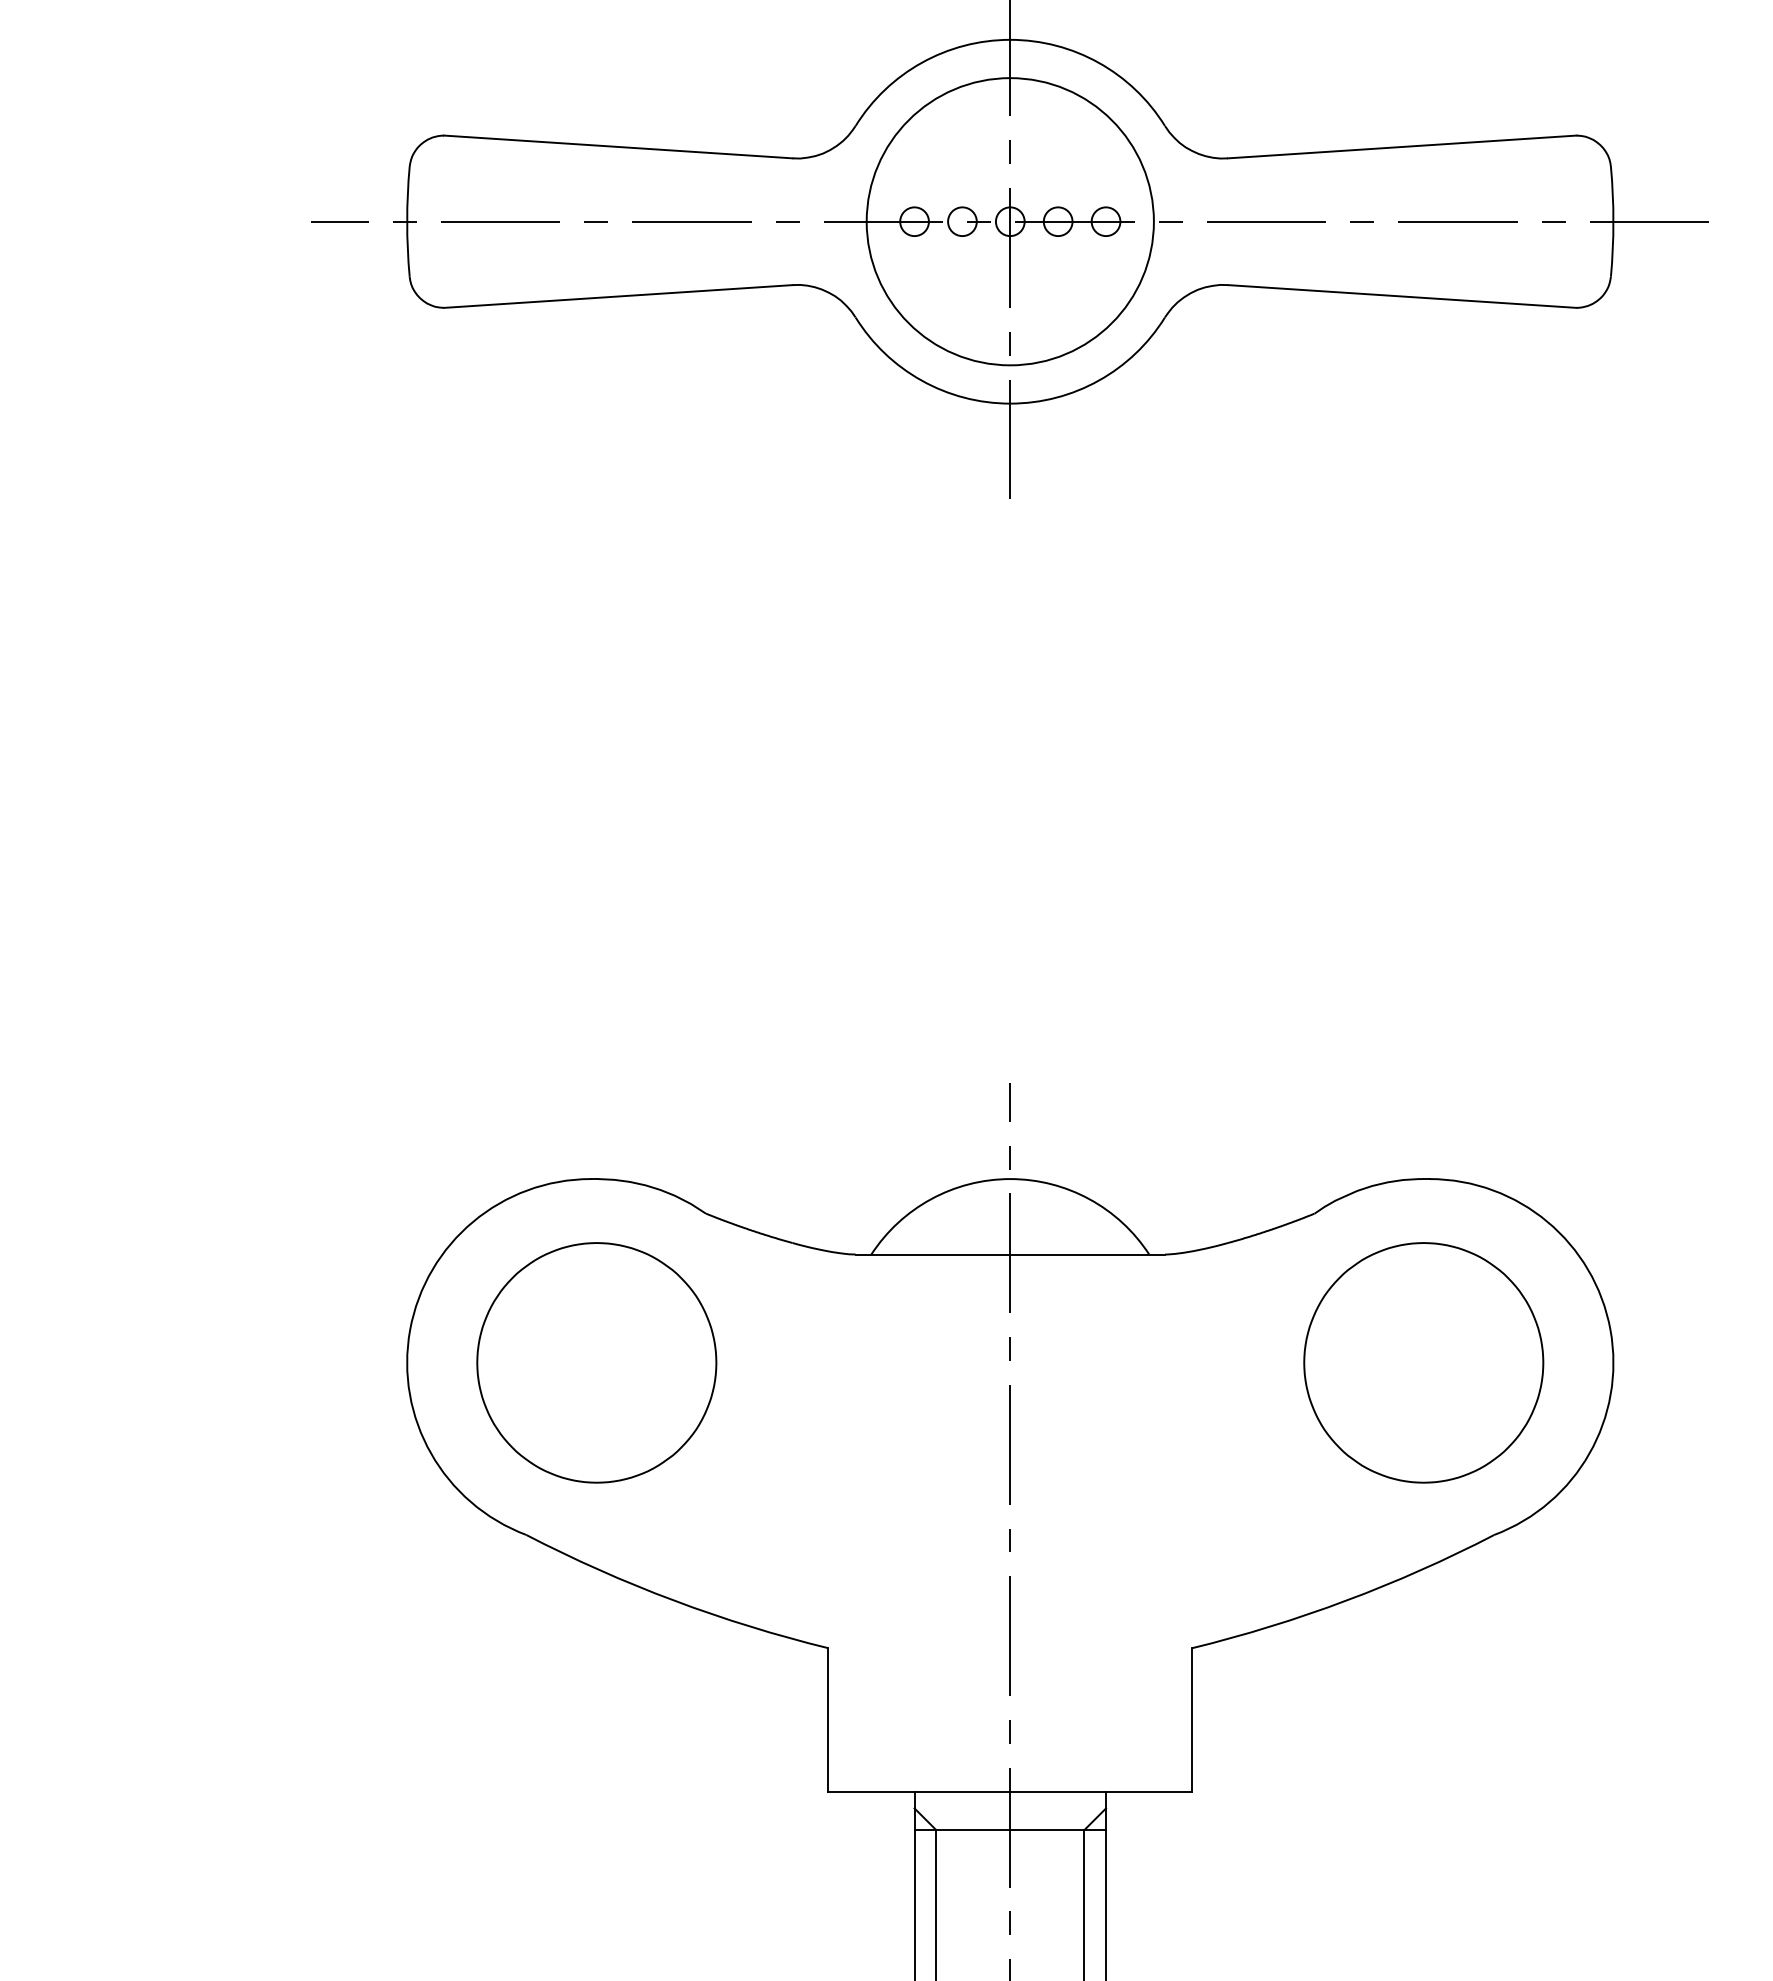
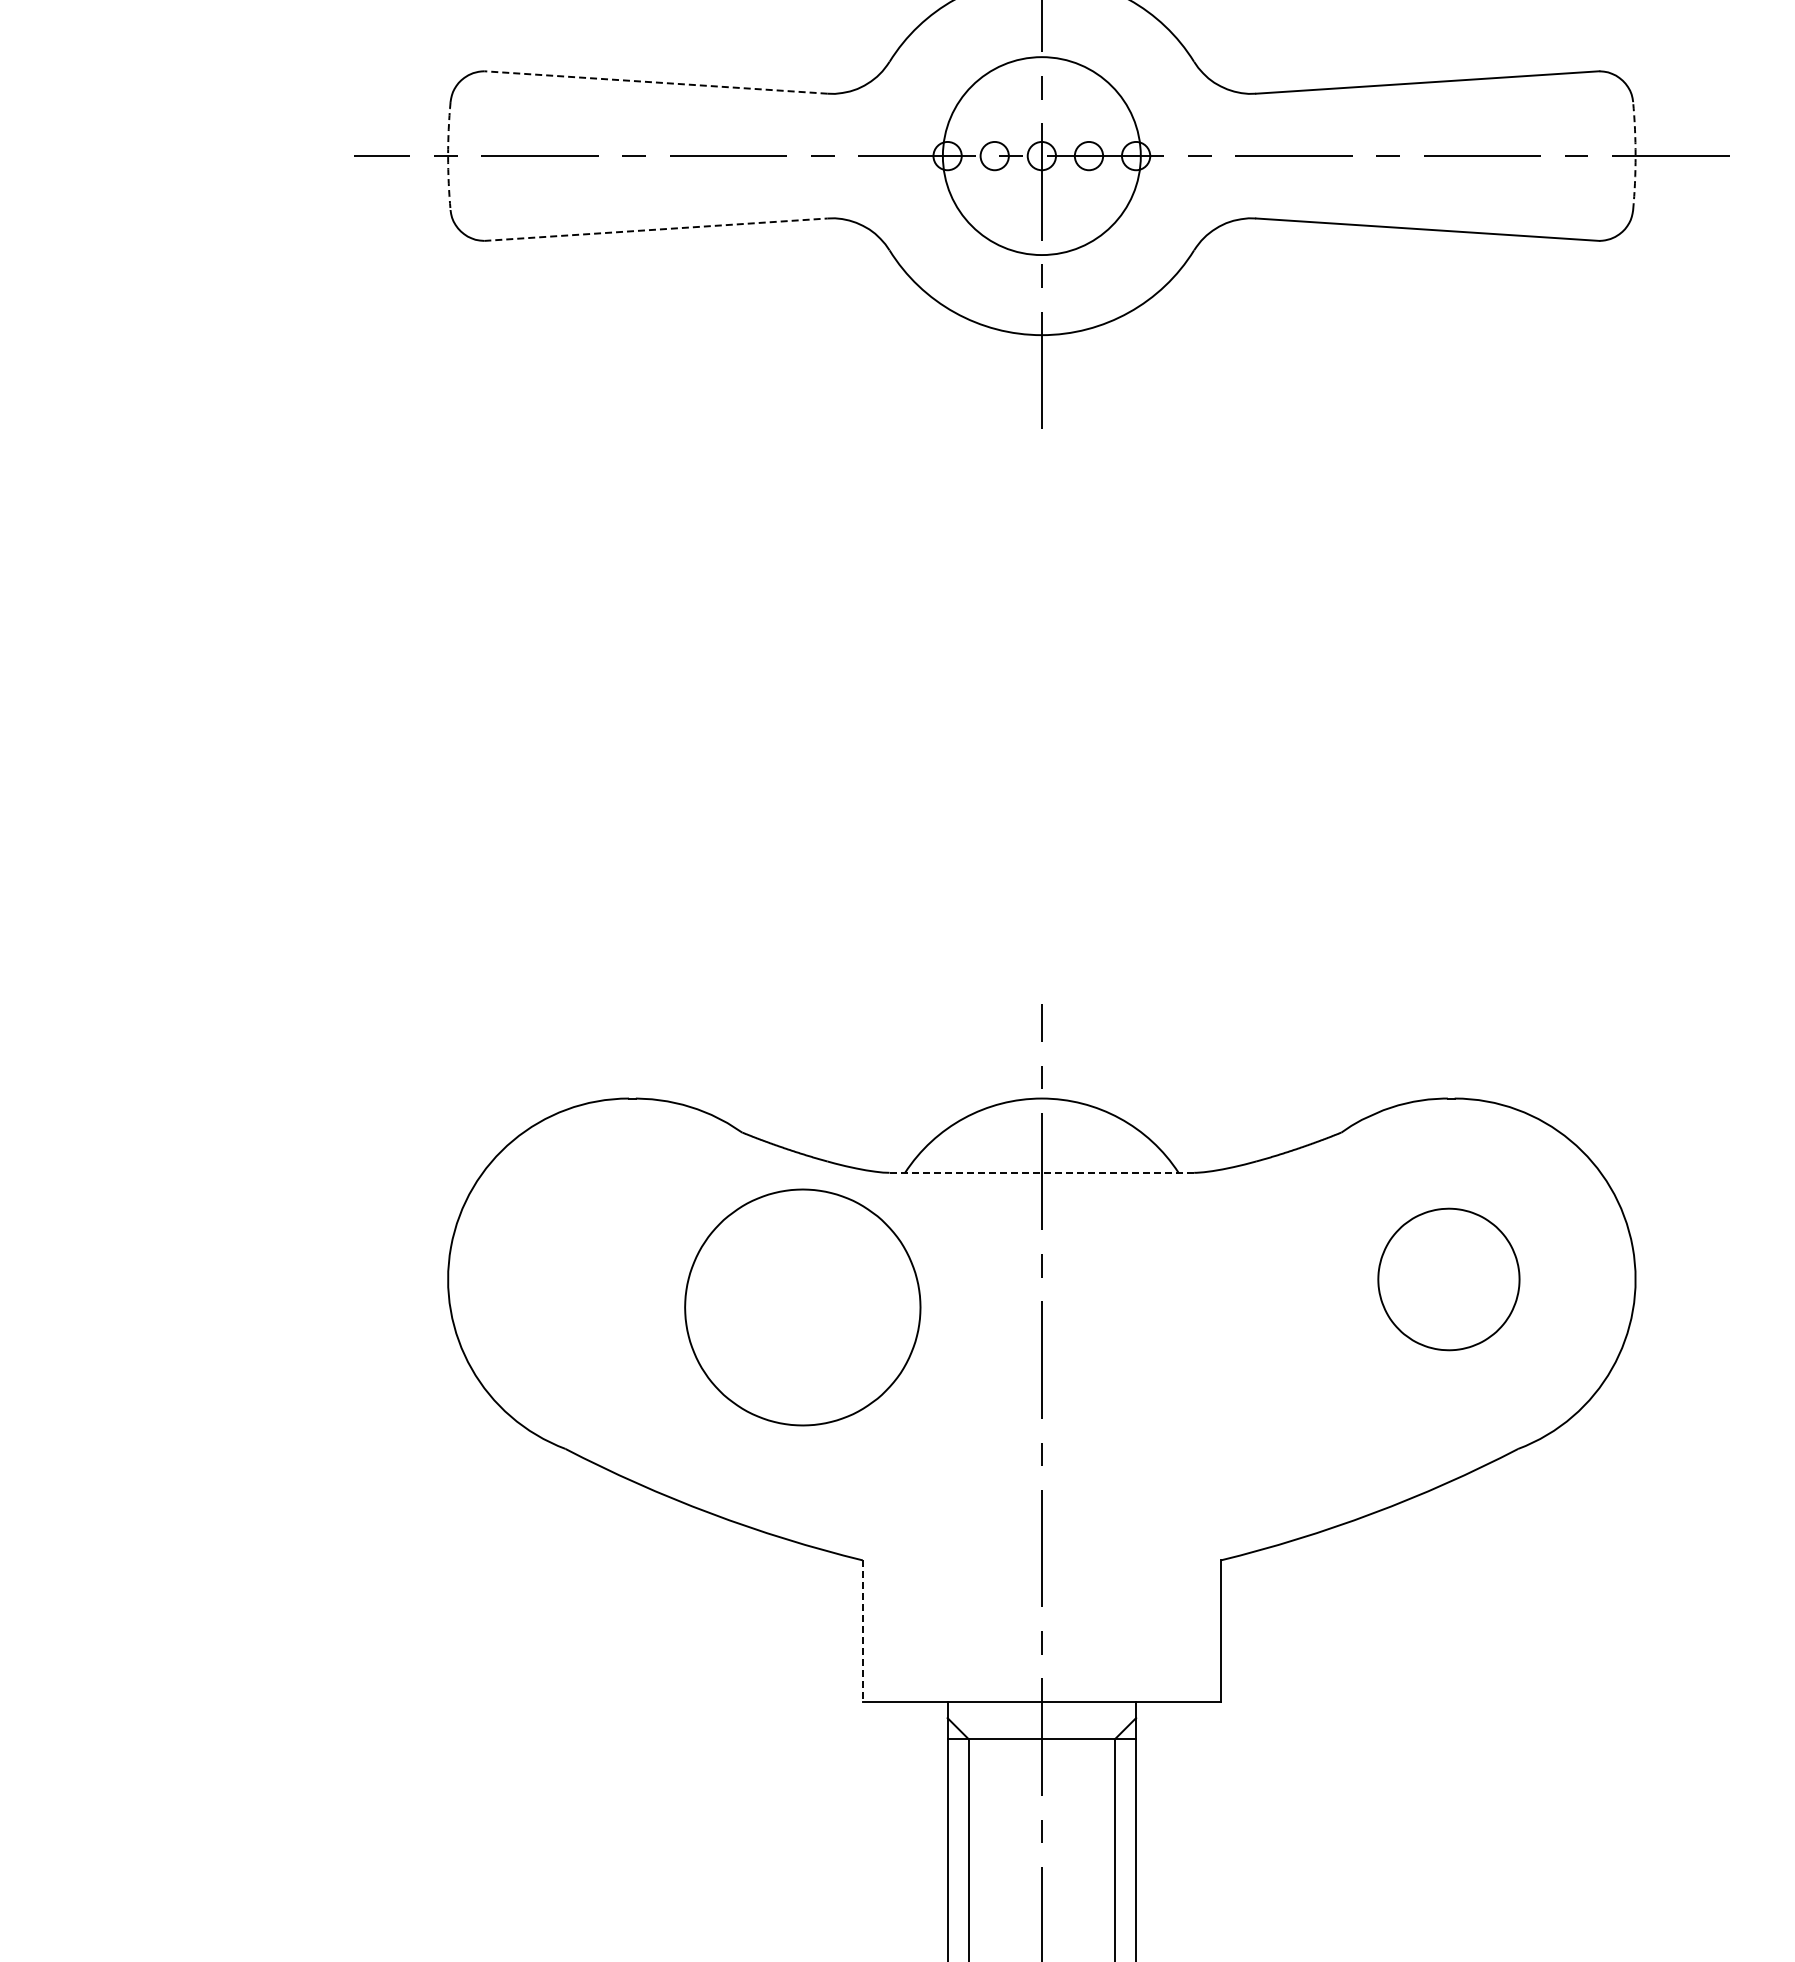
line: (617, 146) -> (655, 82), solid -> dashed
circle: (1009, 221) -> (1041, 155), size x0.7
arc: (407, 222) -> (448, 156), solid -> dashed
arc: (1613, 222) -> (1635, 156), solid -> dashed
line: (617, 296) -> (655, 229), solid -> dashed
line: (1010, 1254) -> (1042, 1172), solid -> dashed
part: (596, 1362) -> (802, 1307), moved
part: (1423, 1362) -> (1448, 1279), size x0.6
line: (828, 1720) -> (862, 1631), solid -> dashed

